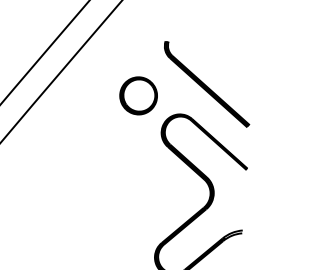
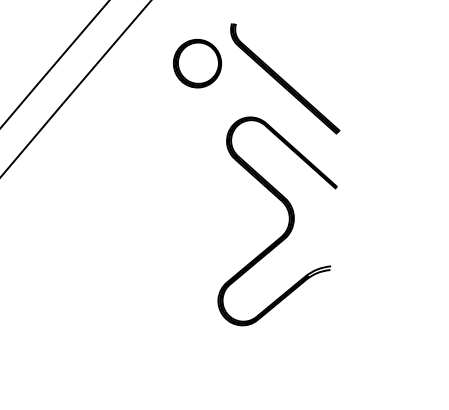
part: (138, 95) -> (197, 63), moved

